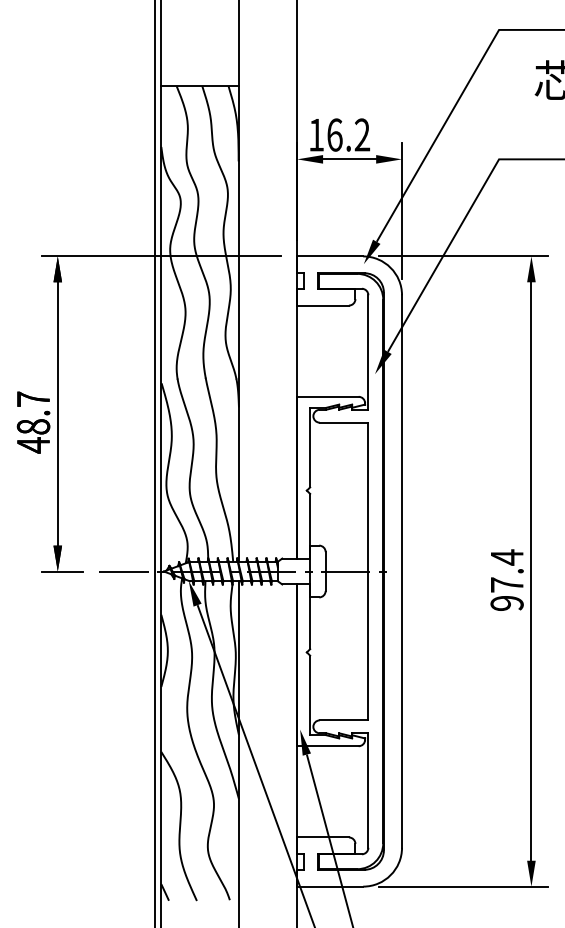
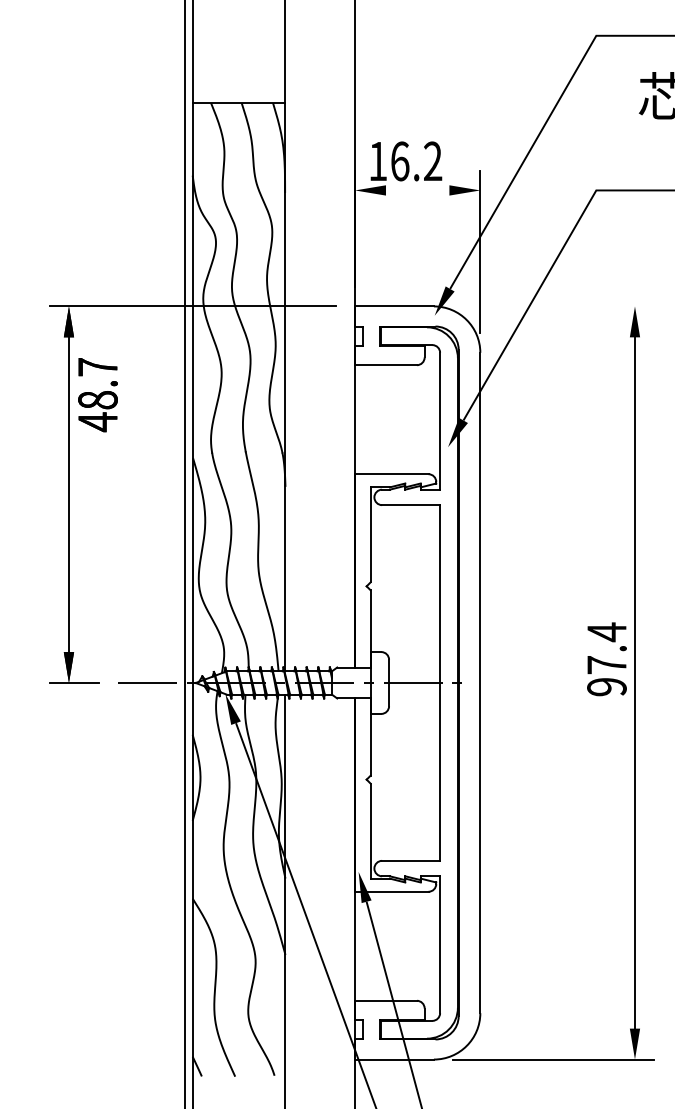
line: (349, 159) -> (417, 190), removed
line: (463, 256) -> (553, 306), removed
text: (33, 422) -> (97, 395), moved
text: (506, 580) -> (606, 659), moved

